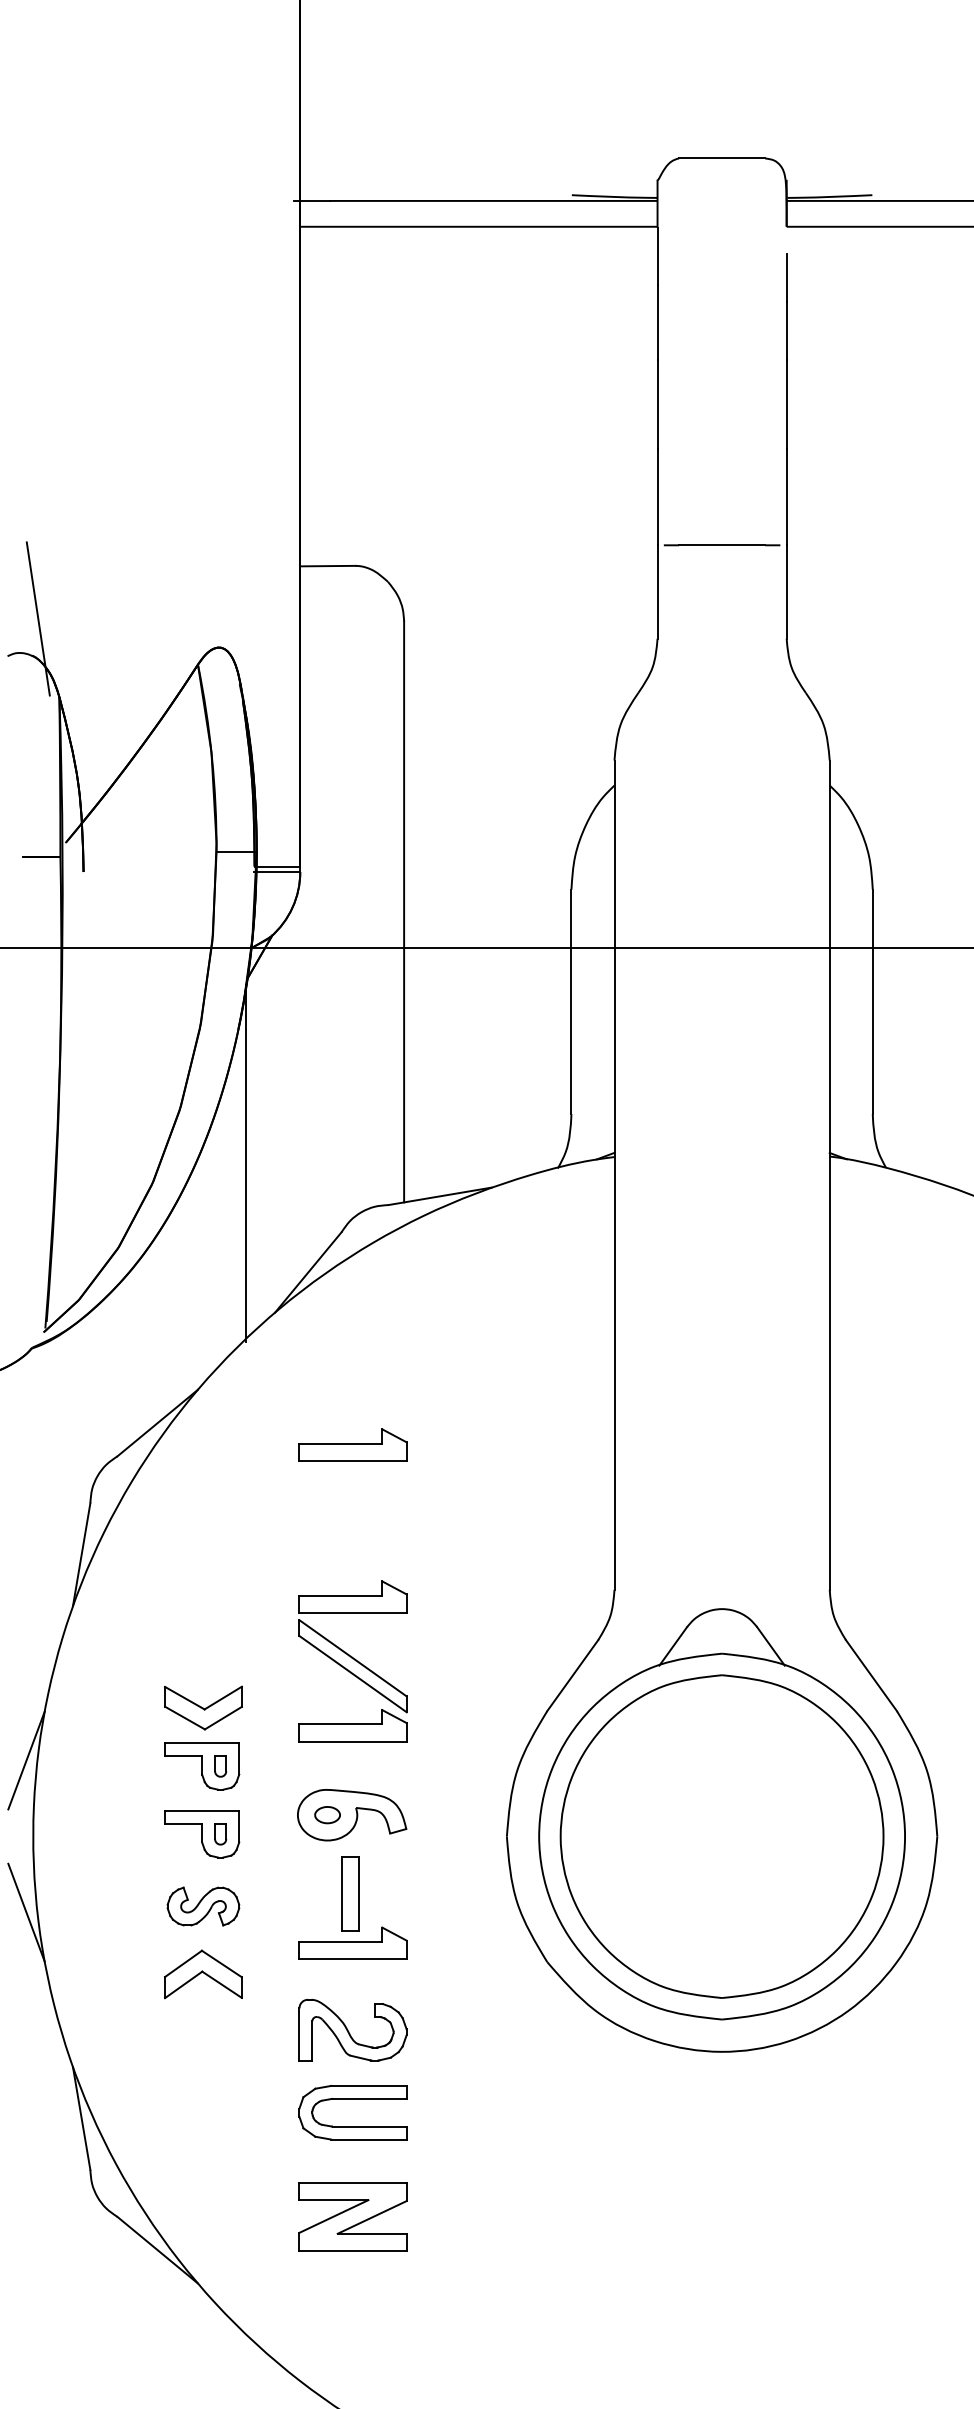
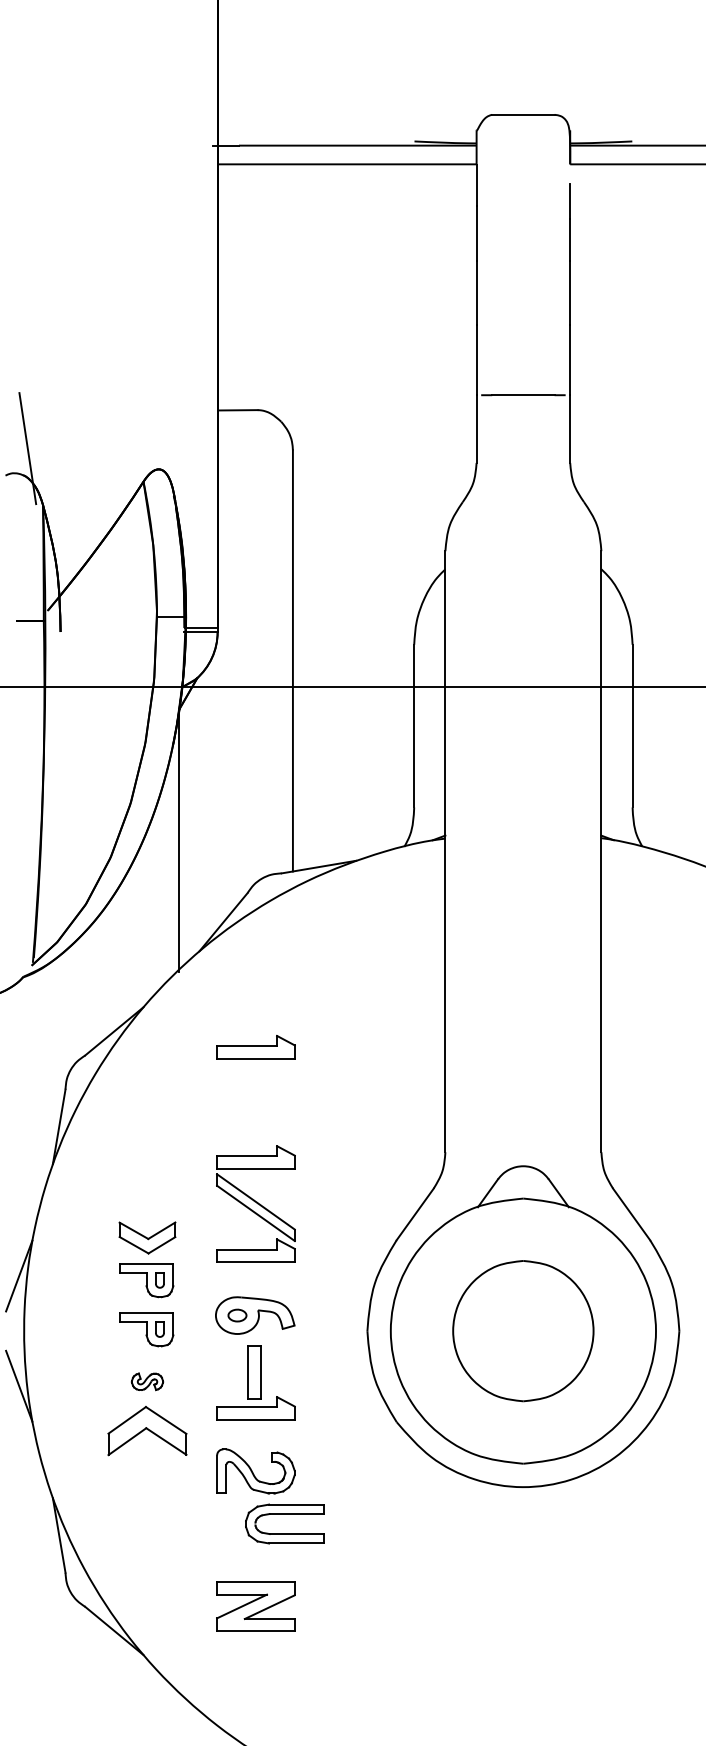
part: (721, 1836) -> (522, 1331), size x0.6
part: (203, 1906) -> (147, 1381), size x0.6
part: (203, 1974) -> (147, 1431), size x1.4
part: (352, 2099) -> (284, 1514), moved

